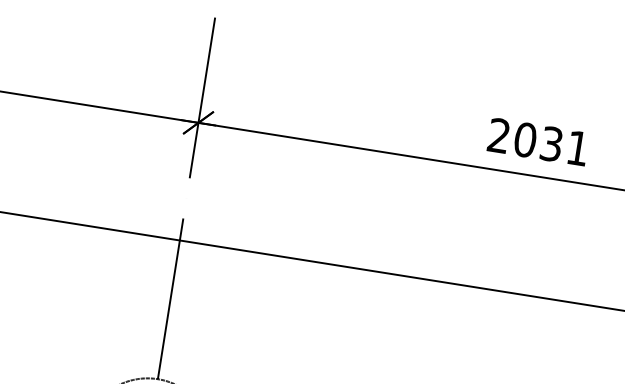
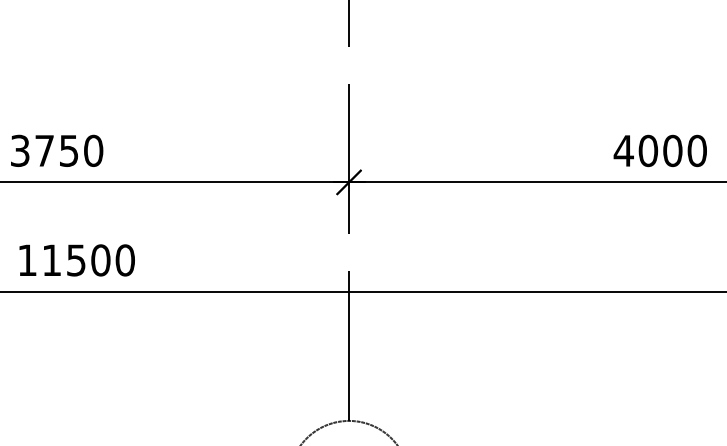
text: (537, 141) -> (659, 150), 2031 -> 4000

